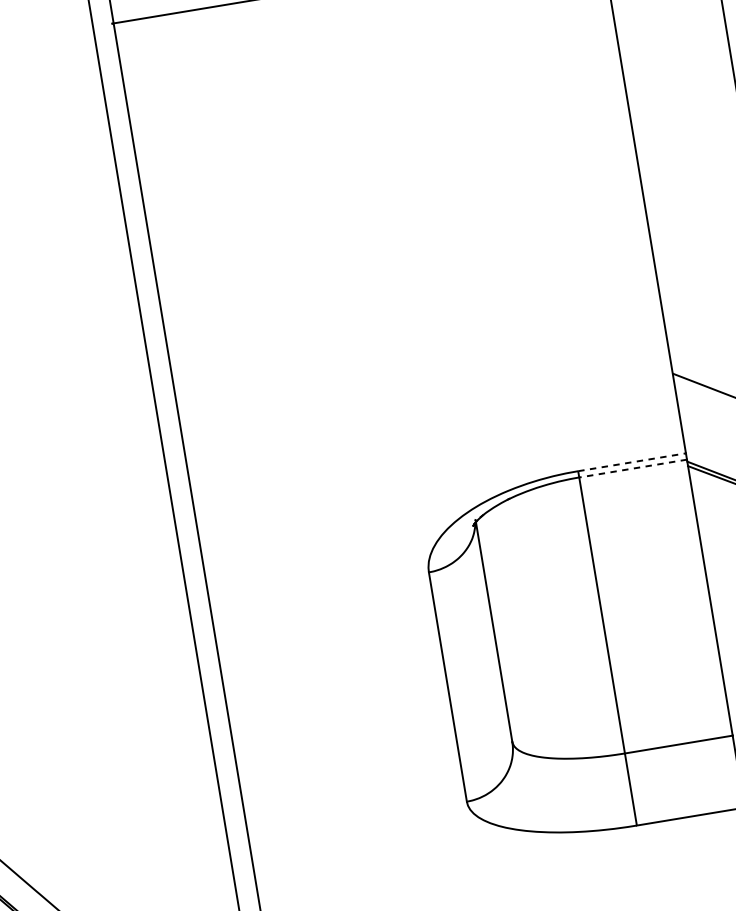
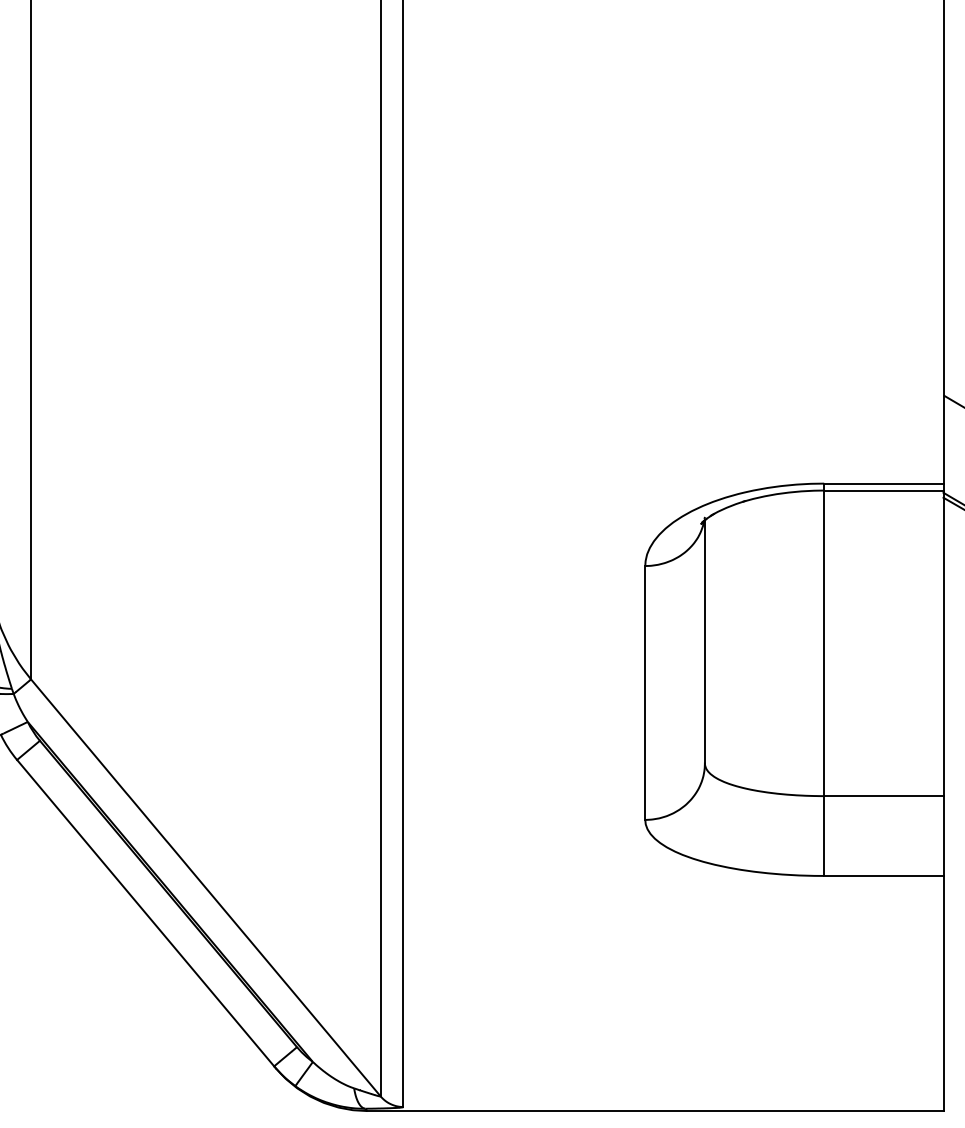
line: (631, 462) -> (883, 483), dashed -> solid
line: (632, 468) -> (883, 490), dashed -> solid

